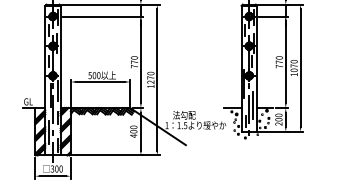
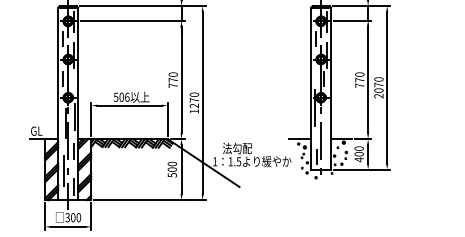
text: (98, 74) -> (127, 96), 500 -> 506
text: (293, 74) -> (378, 96), 1070 -> 2070
line: (253, 105) -> (326, 135), removed
text: (278, 123) -> (358, 159), 200 -> 400
text: (133, 135) -> (172, 174), 400 -> 500

